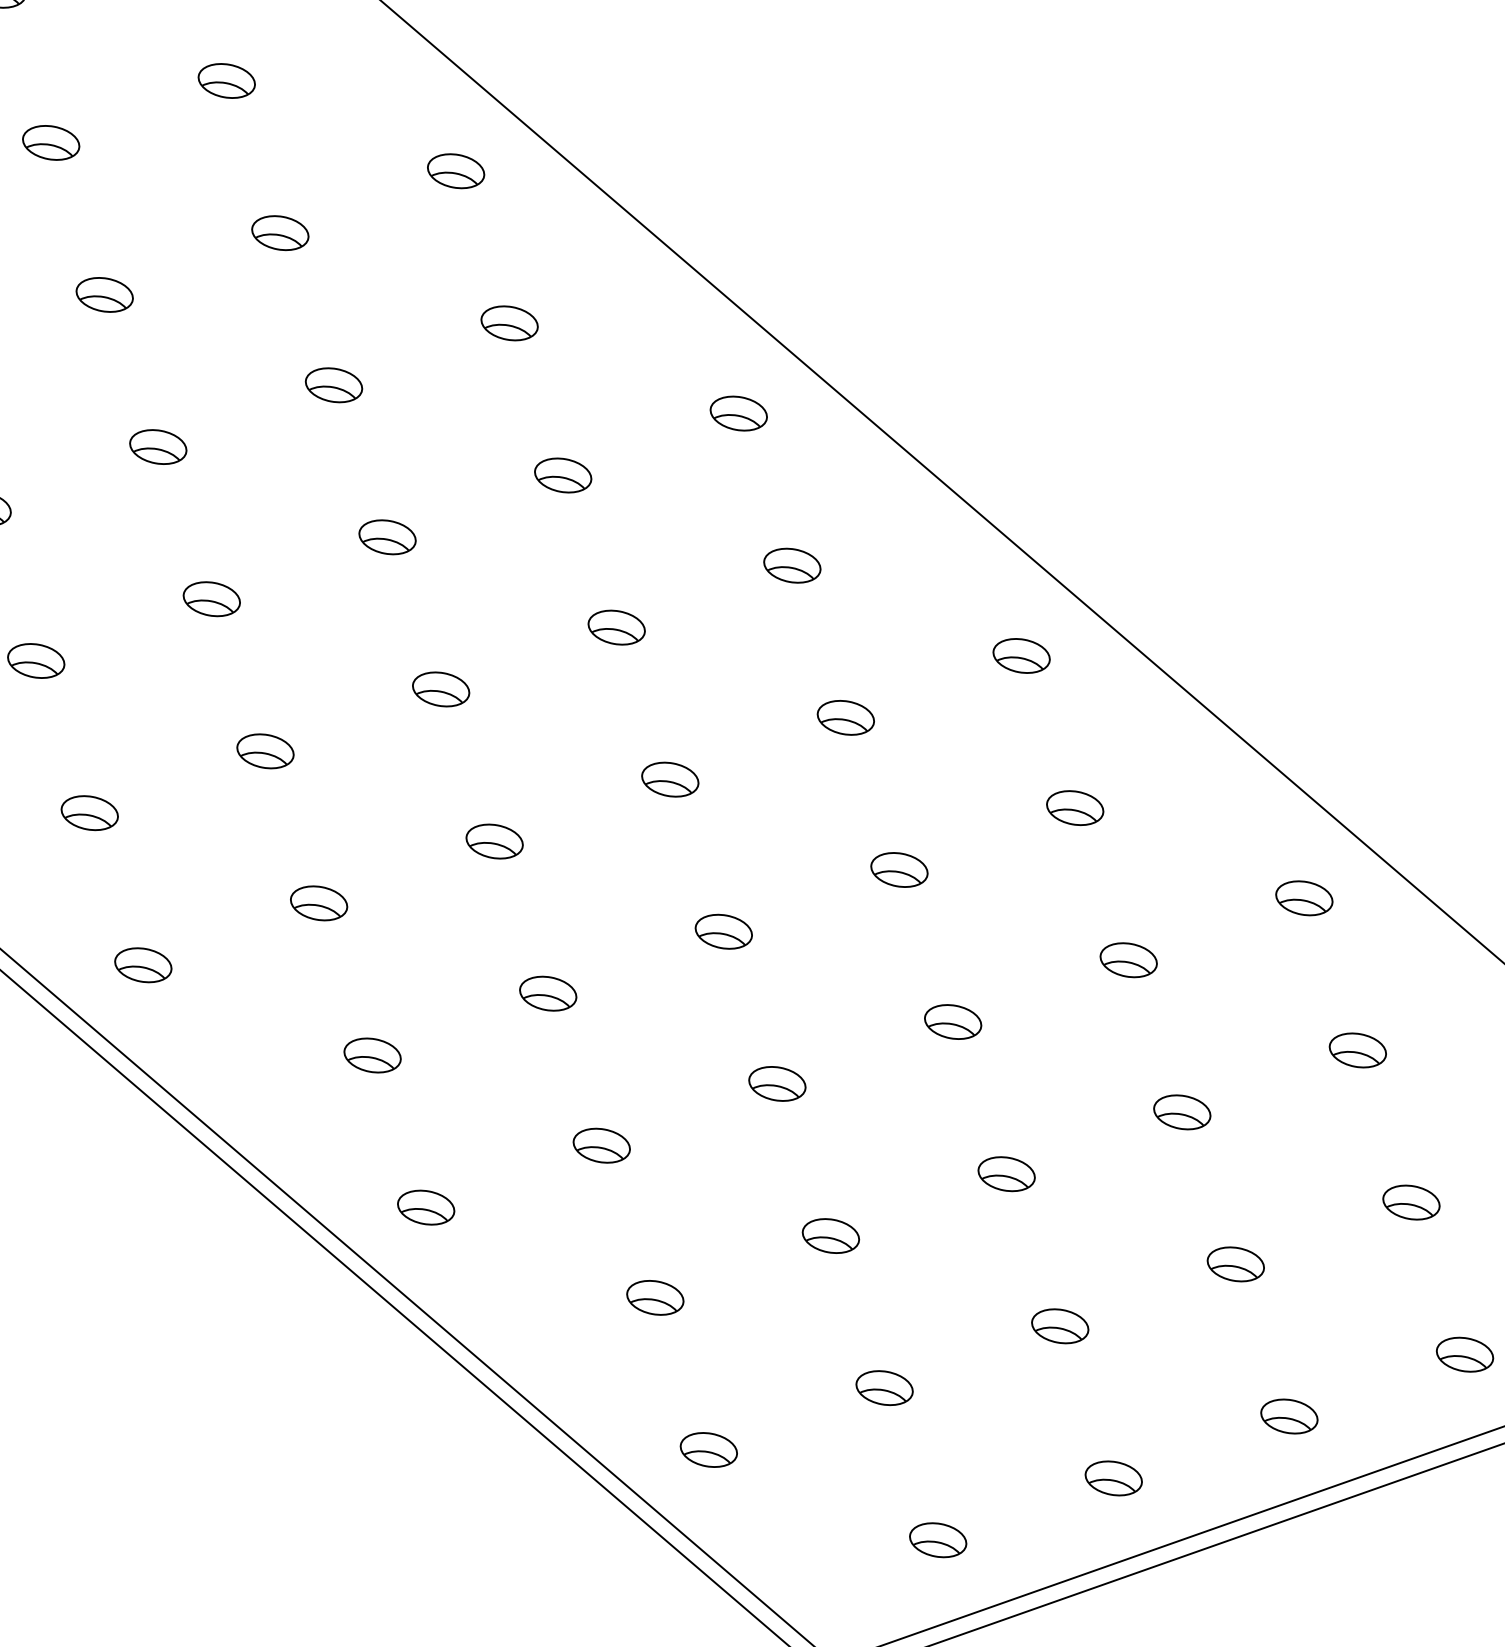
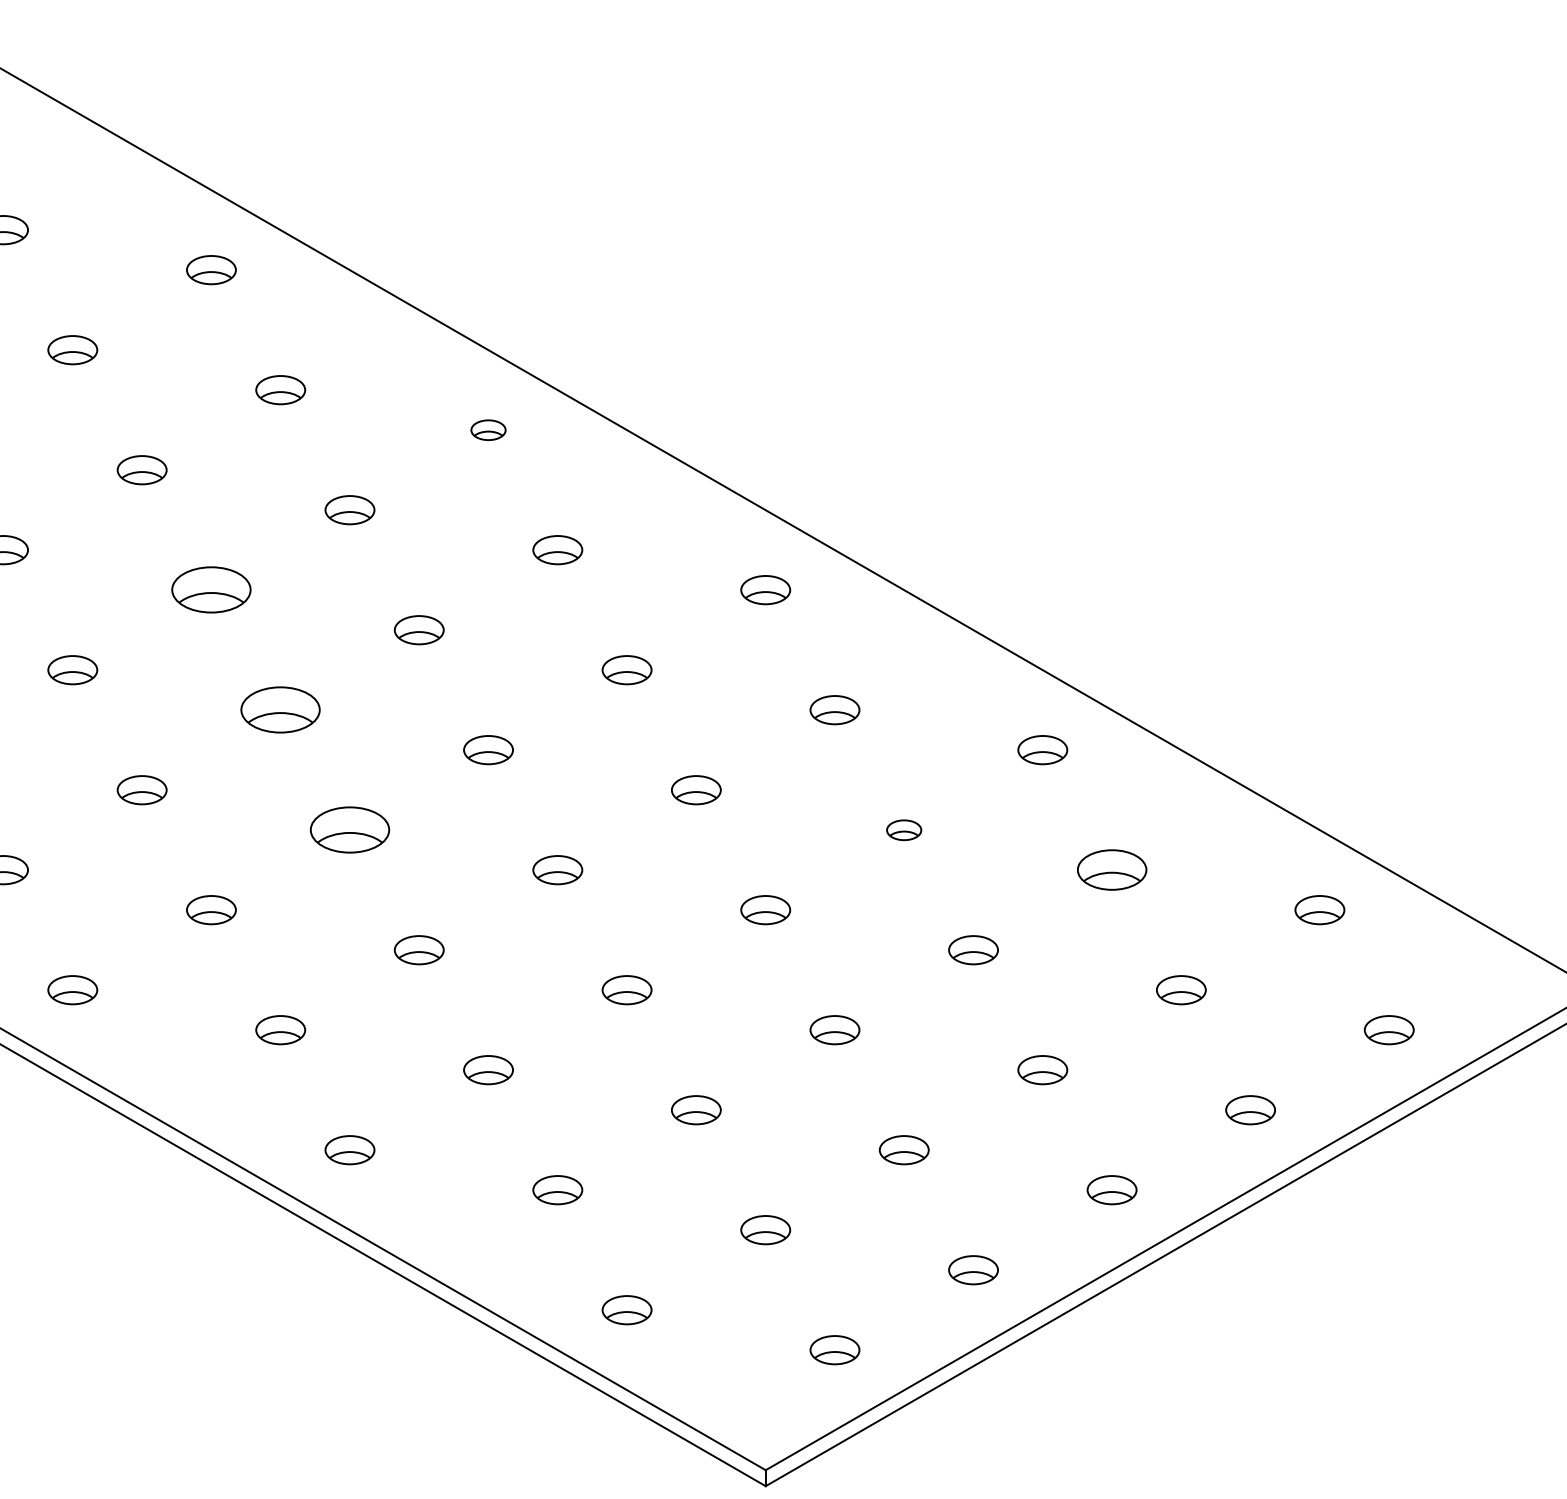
part: (738, 414) -> (488, 430), size x0.7
part: (387, 537) -> (211, 590), size x1.6
part: (440, 689) -> (280, 710), size x1.6
part: (494, 841) -> (349, 830), size x1.6
part: (1127, 960) -> (903, 830), size x0.7
part: (1357, 1050) -> (1111, 870), size x1.4

